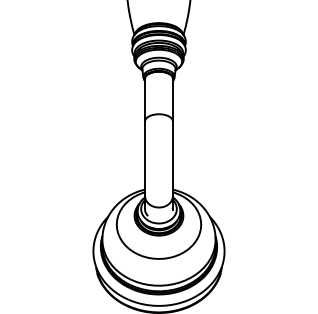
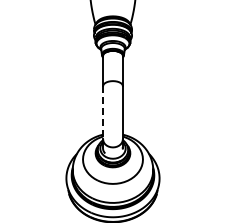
line: (145, 158) -> (103, 112), solid -> dashed

